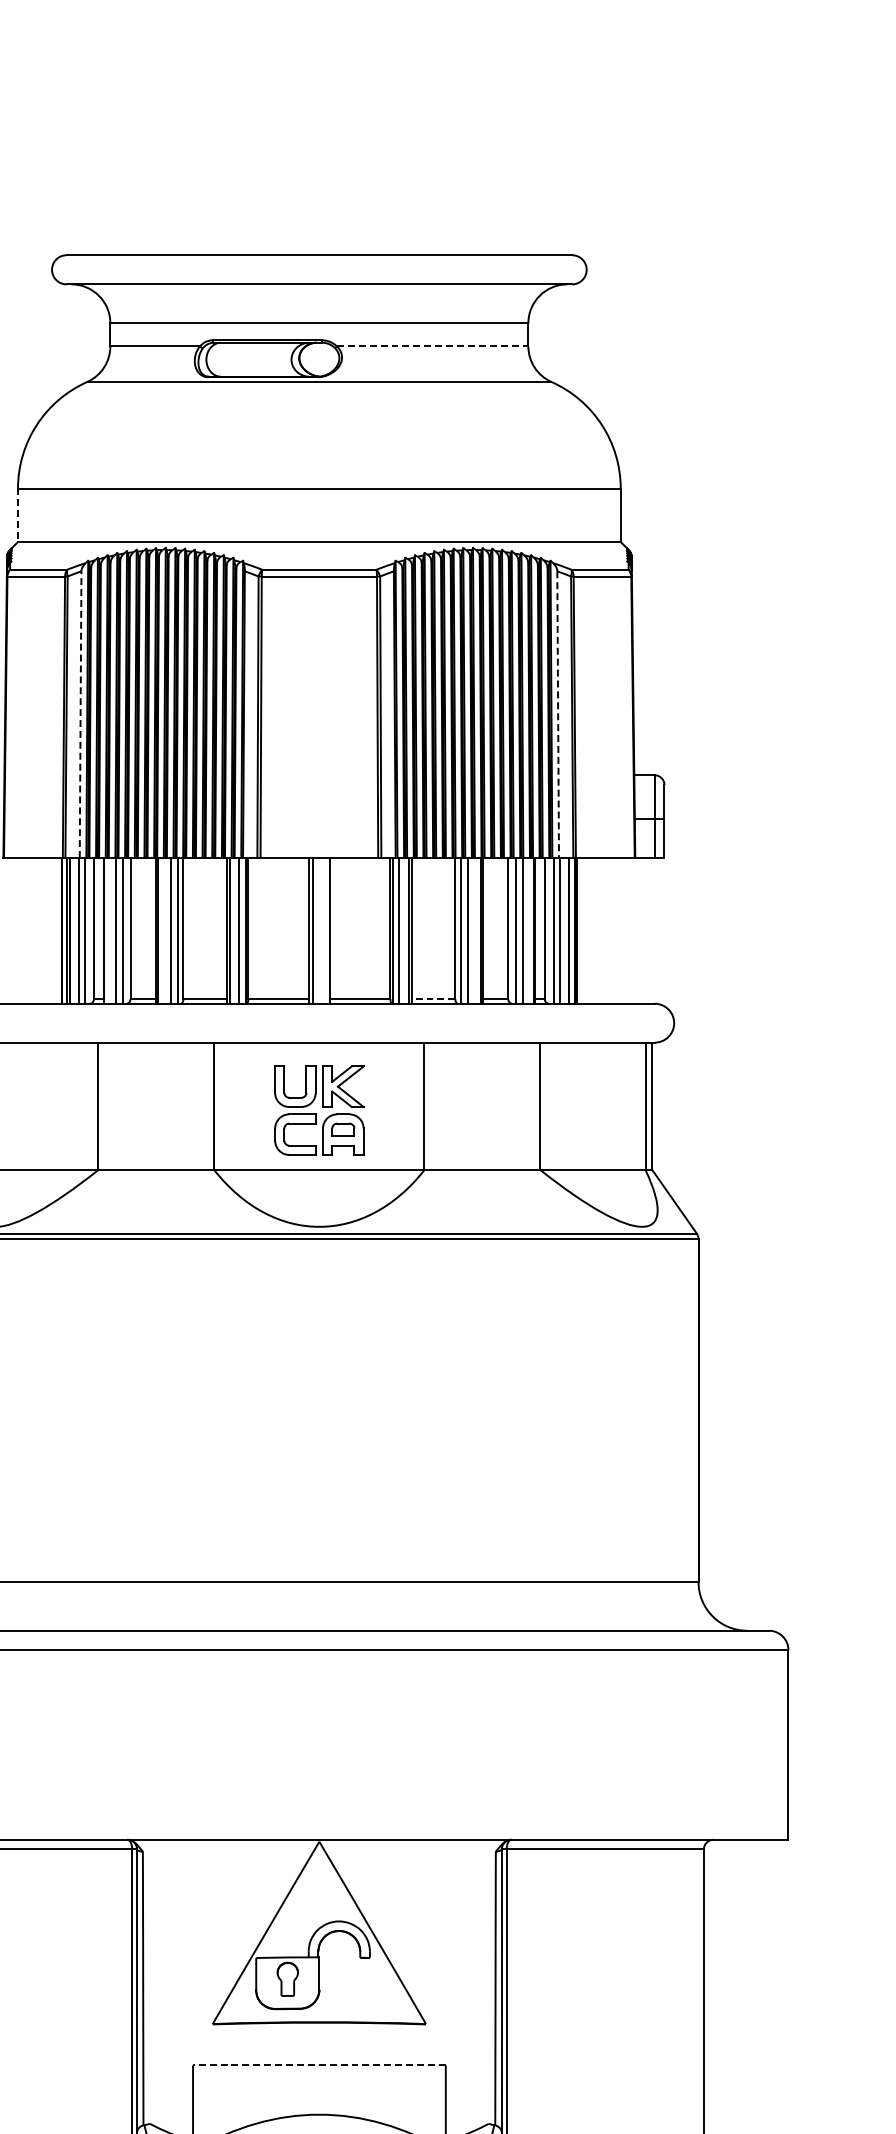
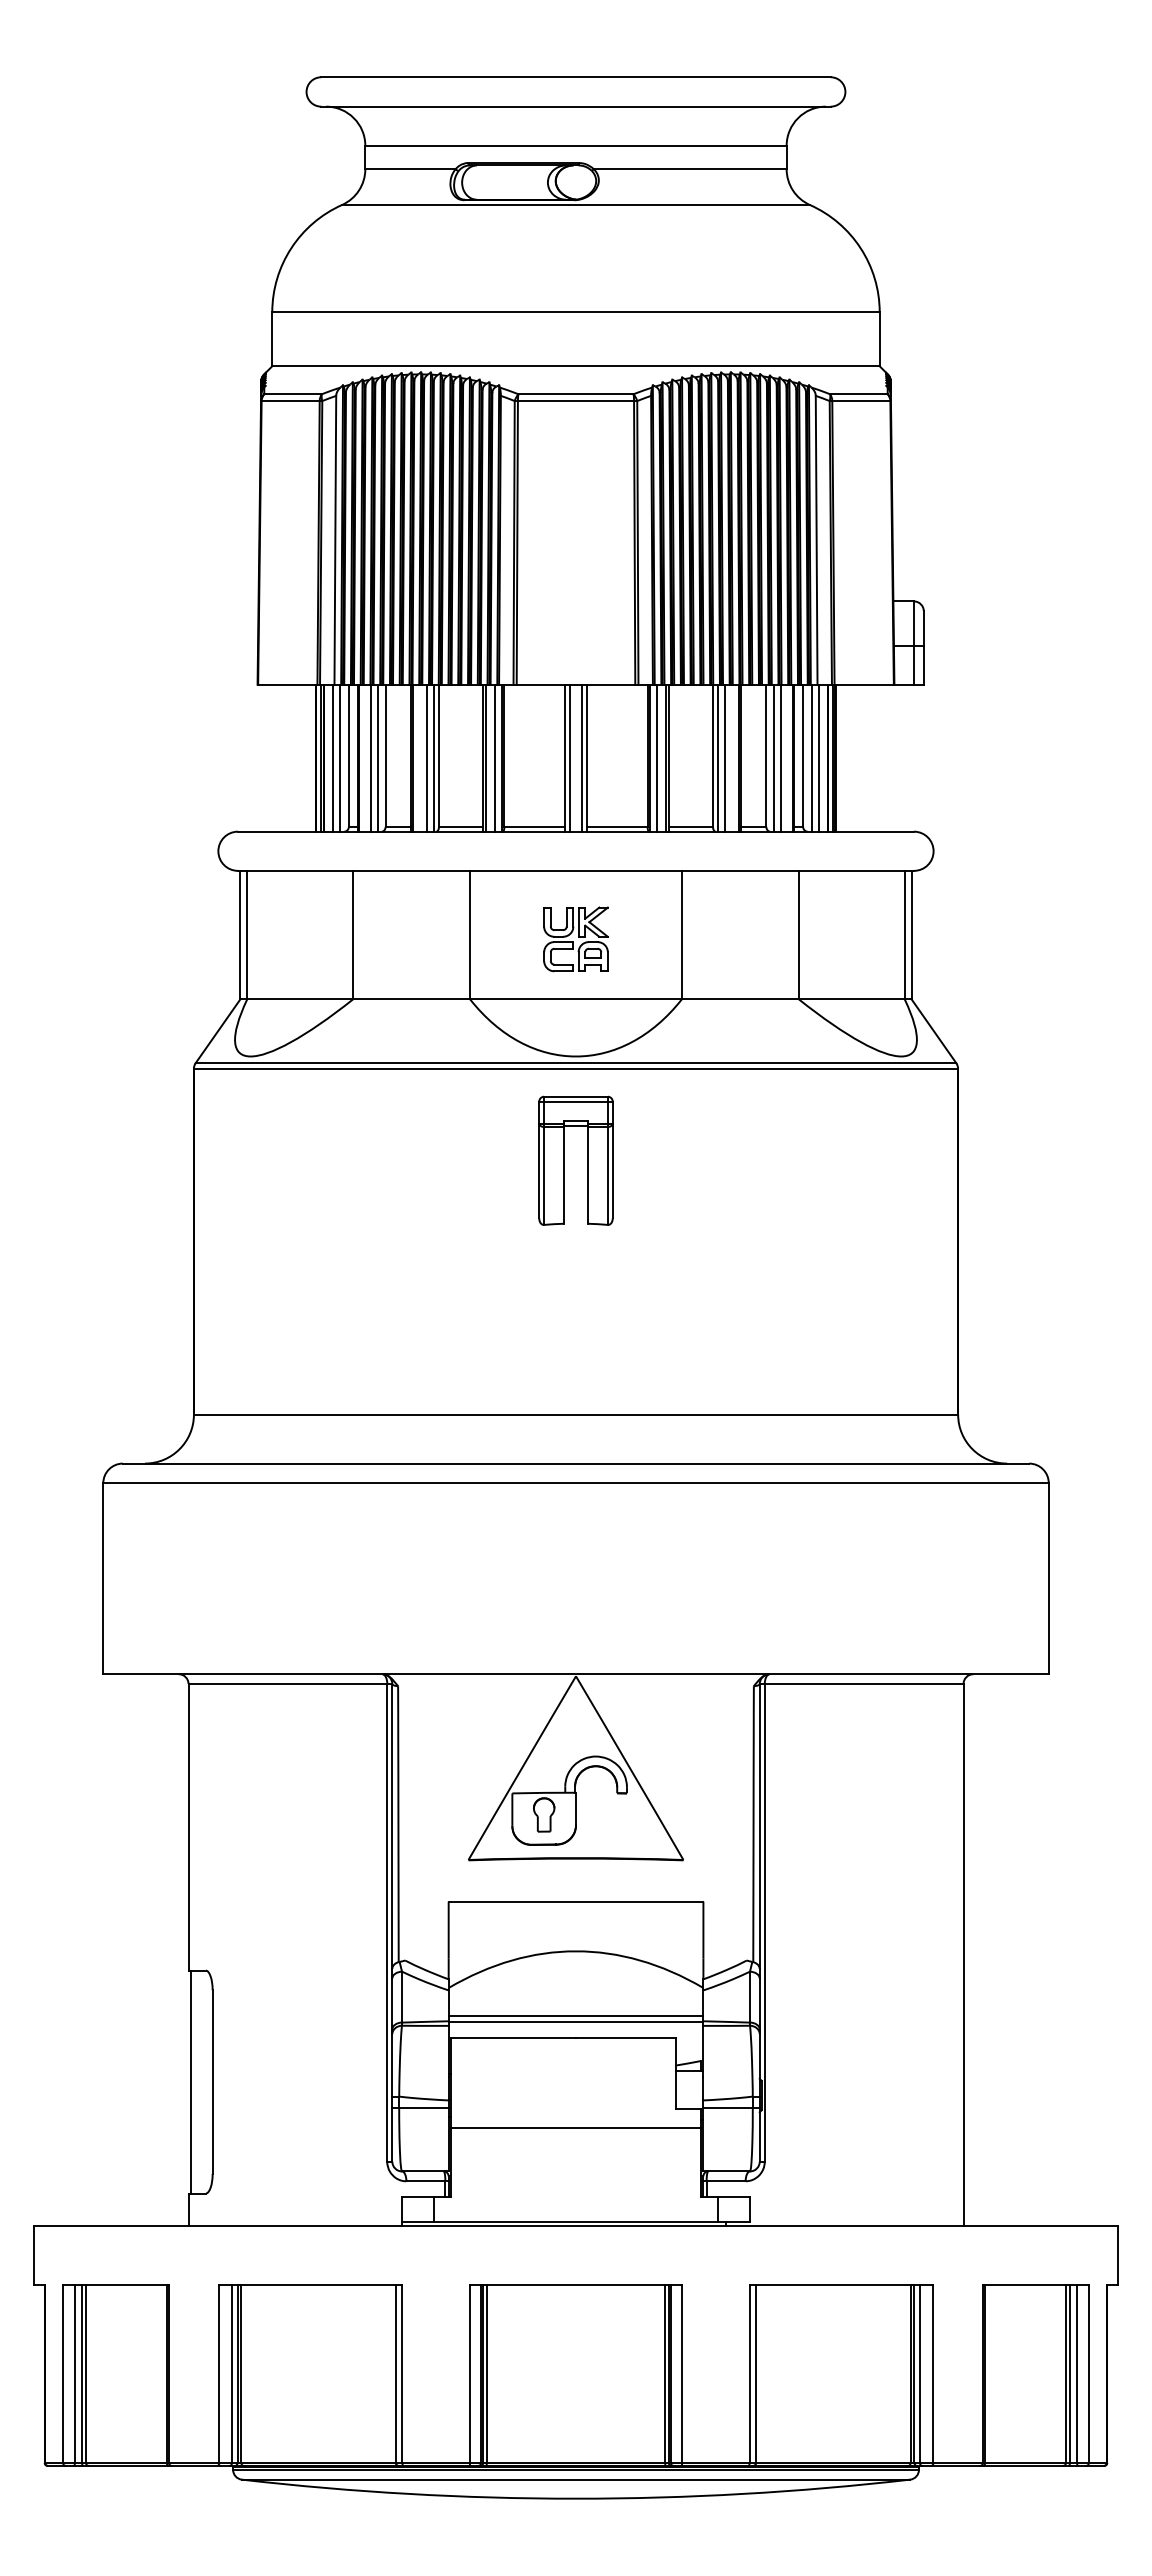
line: (432, 346) -> (690, 169), dashed -> solid
line: (18, 515) -> (272, 339), dashed -> solid
line: (80, 713) -> (335, 539), dashed -> solid
line: (558, 714) -> (816, 540), dashed -> solid
line: (324, 930) -> (581, 757), added
line: (433, 998) -> (691, 826), dashed -> solid
part: (318, 1110) -> (575, 939), size x0.71
part: (307, 1330) -> (564, 1160), added
line: (318, 2065) -> (575, 1901), dashed -> solid

